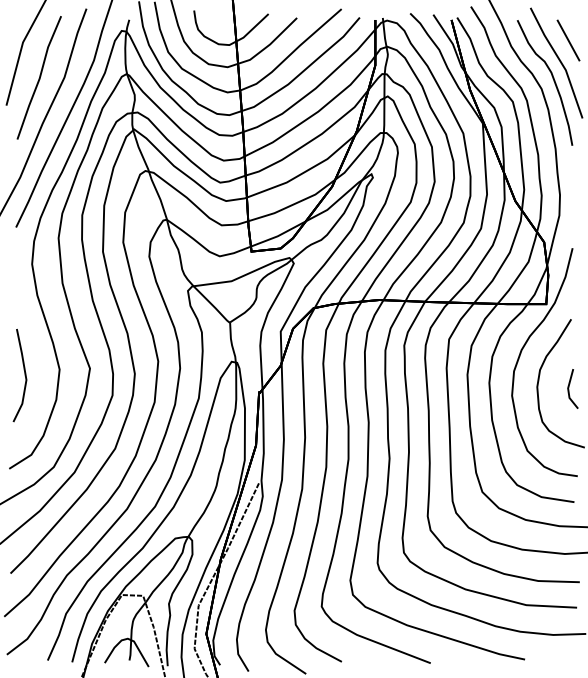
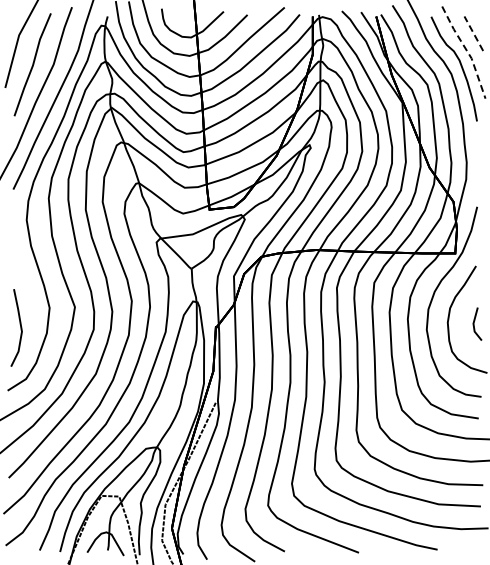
line: (568, 40) -> (473, 33), solid -> dashed
line: (560, 61) -> (467, 51), solid -> dashed
line: (24, 374) -> (20, 327), moved

